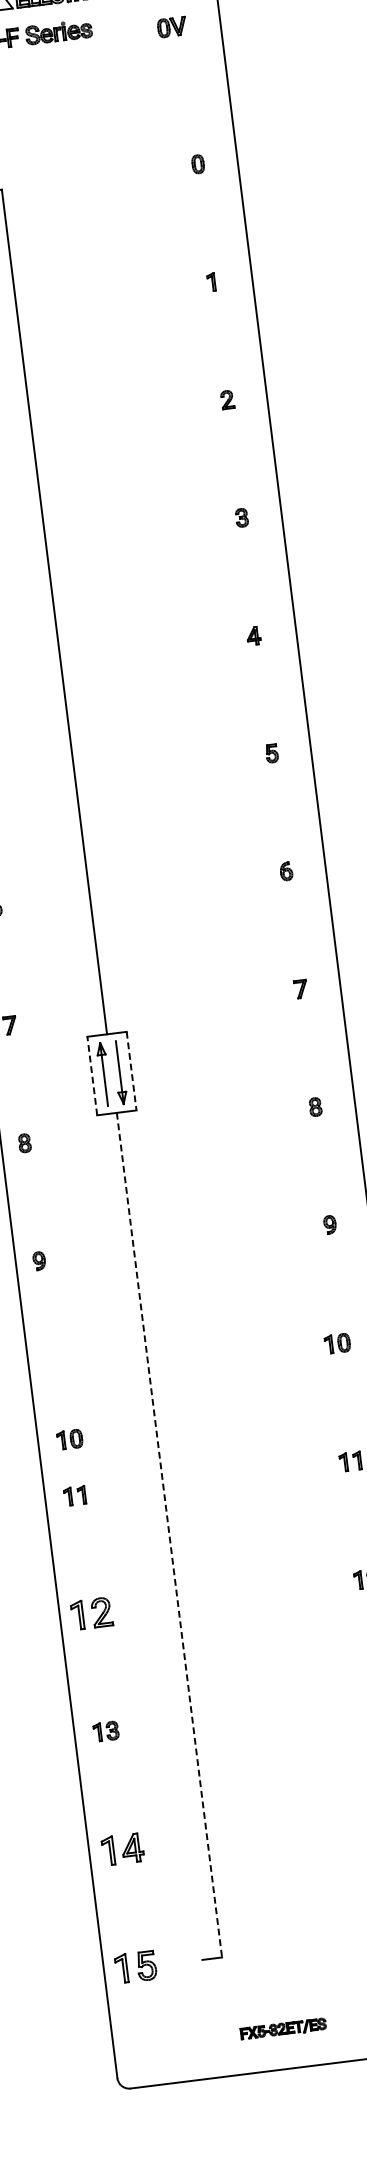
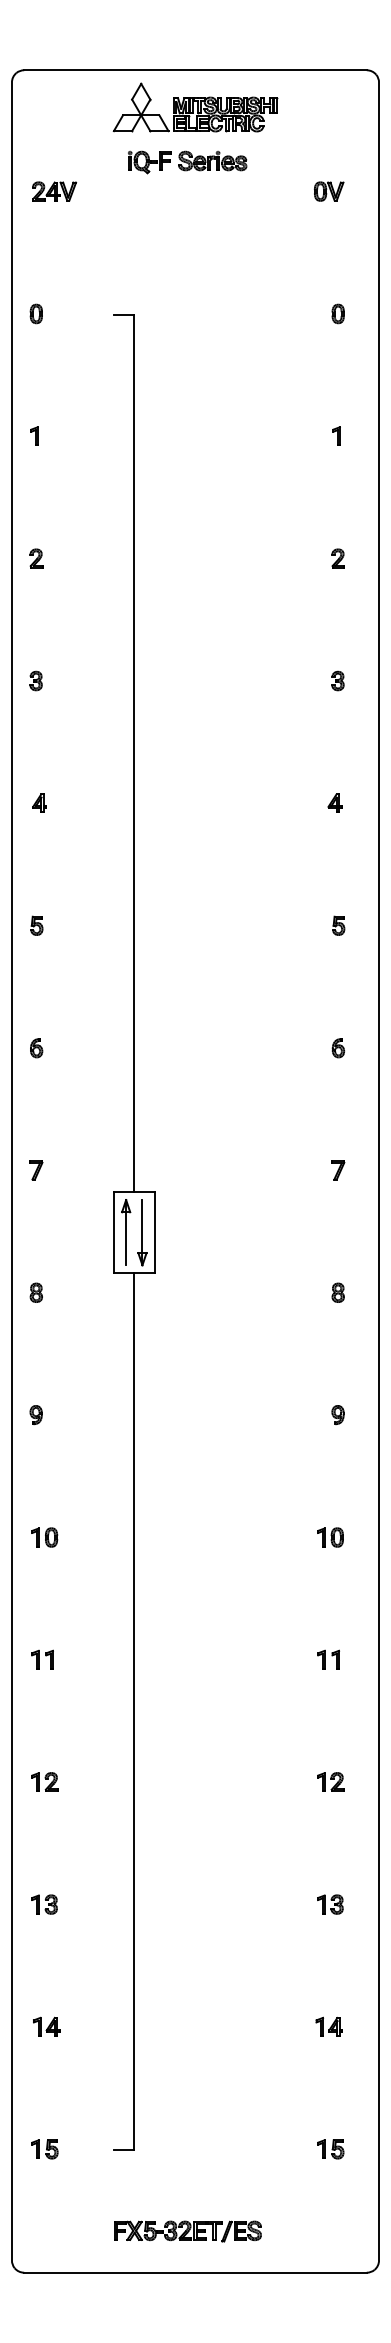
part: (172, 27) -> (329, 191), moved
line: (131, 1071) -> (154, 1232), dashed -> solid
line: (91, 1075) -> (113, 1232), dashed -> solid
part: (69, 1439) -> (44, 1537), moved
line: (169, 1535) -> (134, 1712), dashed -> solid
part: (91, 1612) -> (44, 1781), size x0.62
part: (122, 1848) -> (46, 2026), size x0.62
part: (135, 1967) -> (44, 2149), size x0.62
part: (283, 2029) -> (187, 2231), size x1.67

